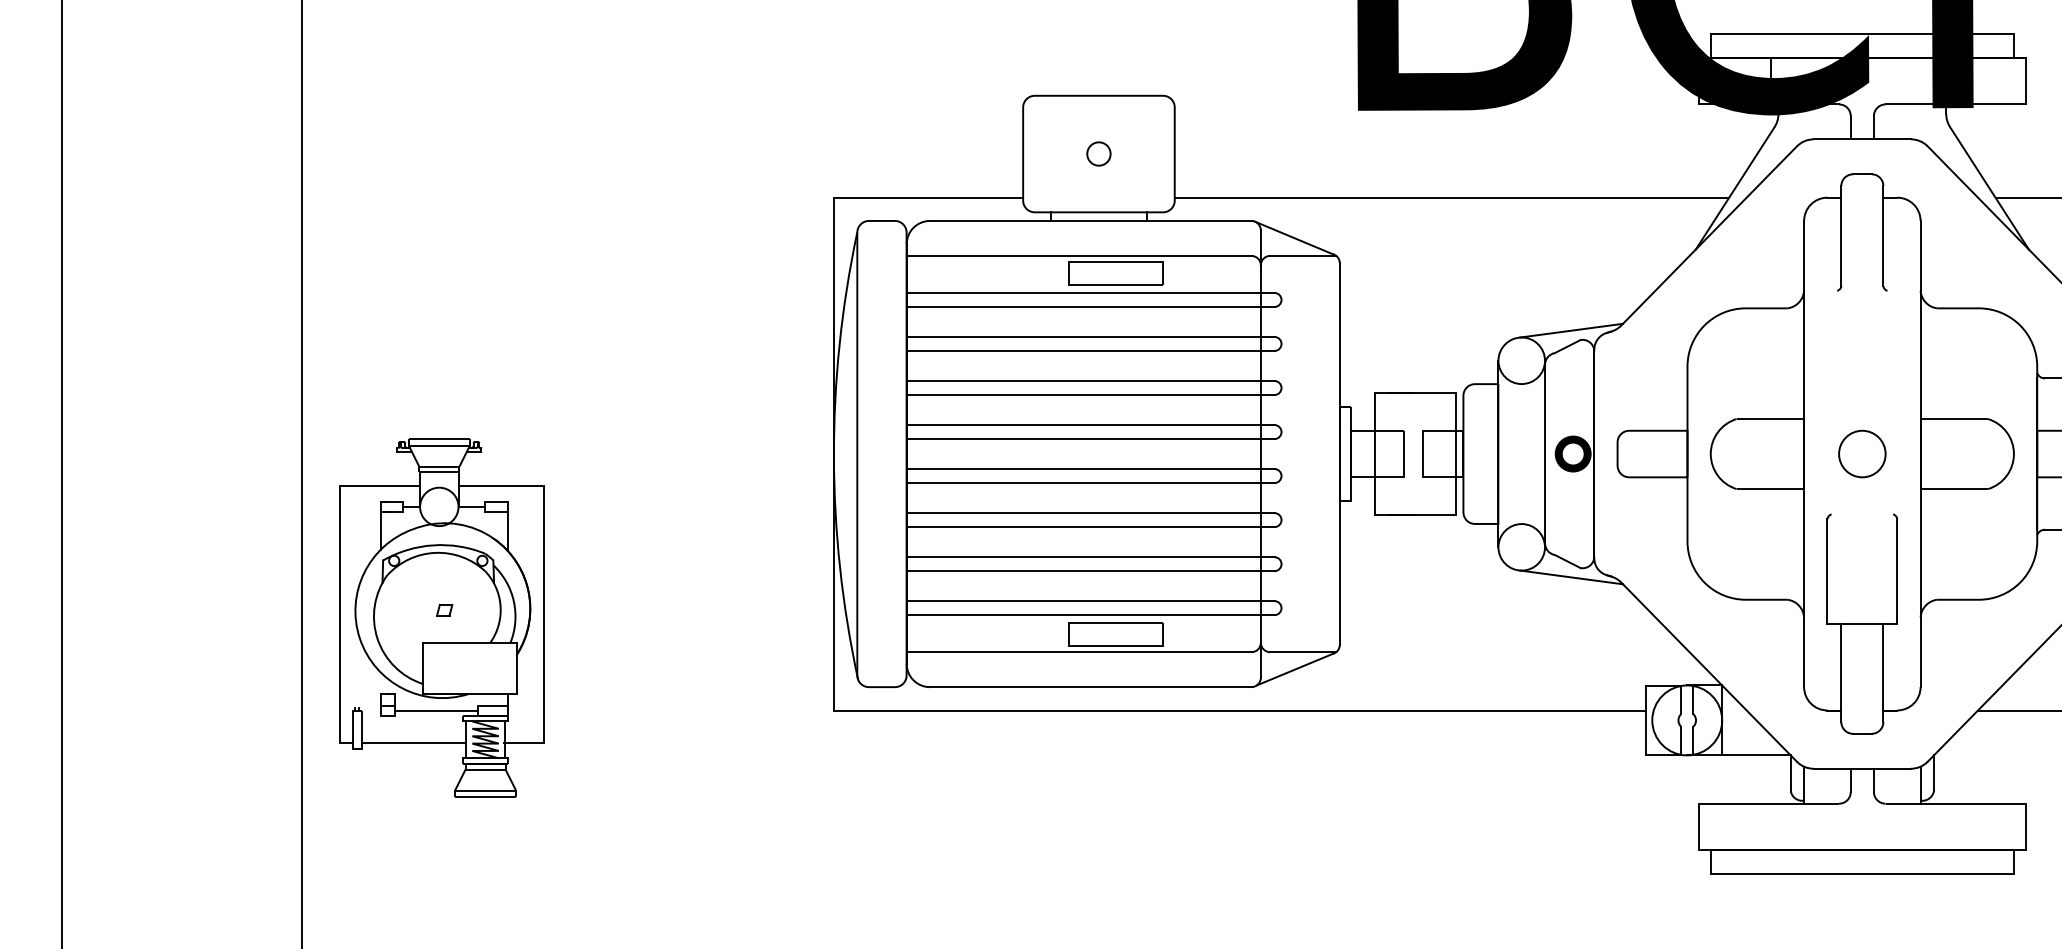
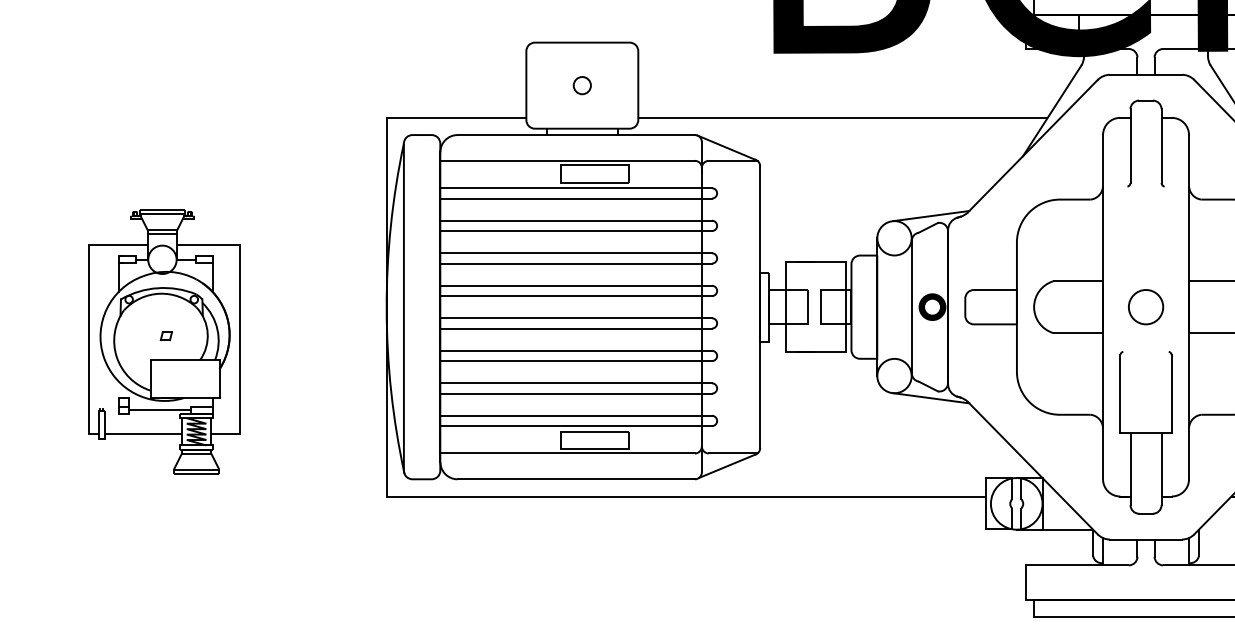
part: (441, 617) -> (164, 341), moved

